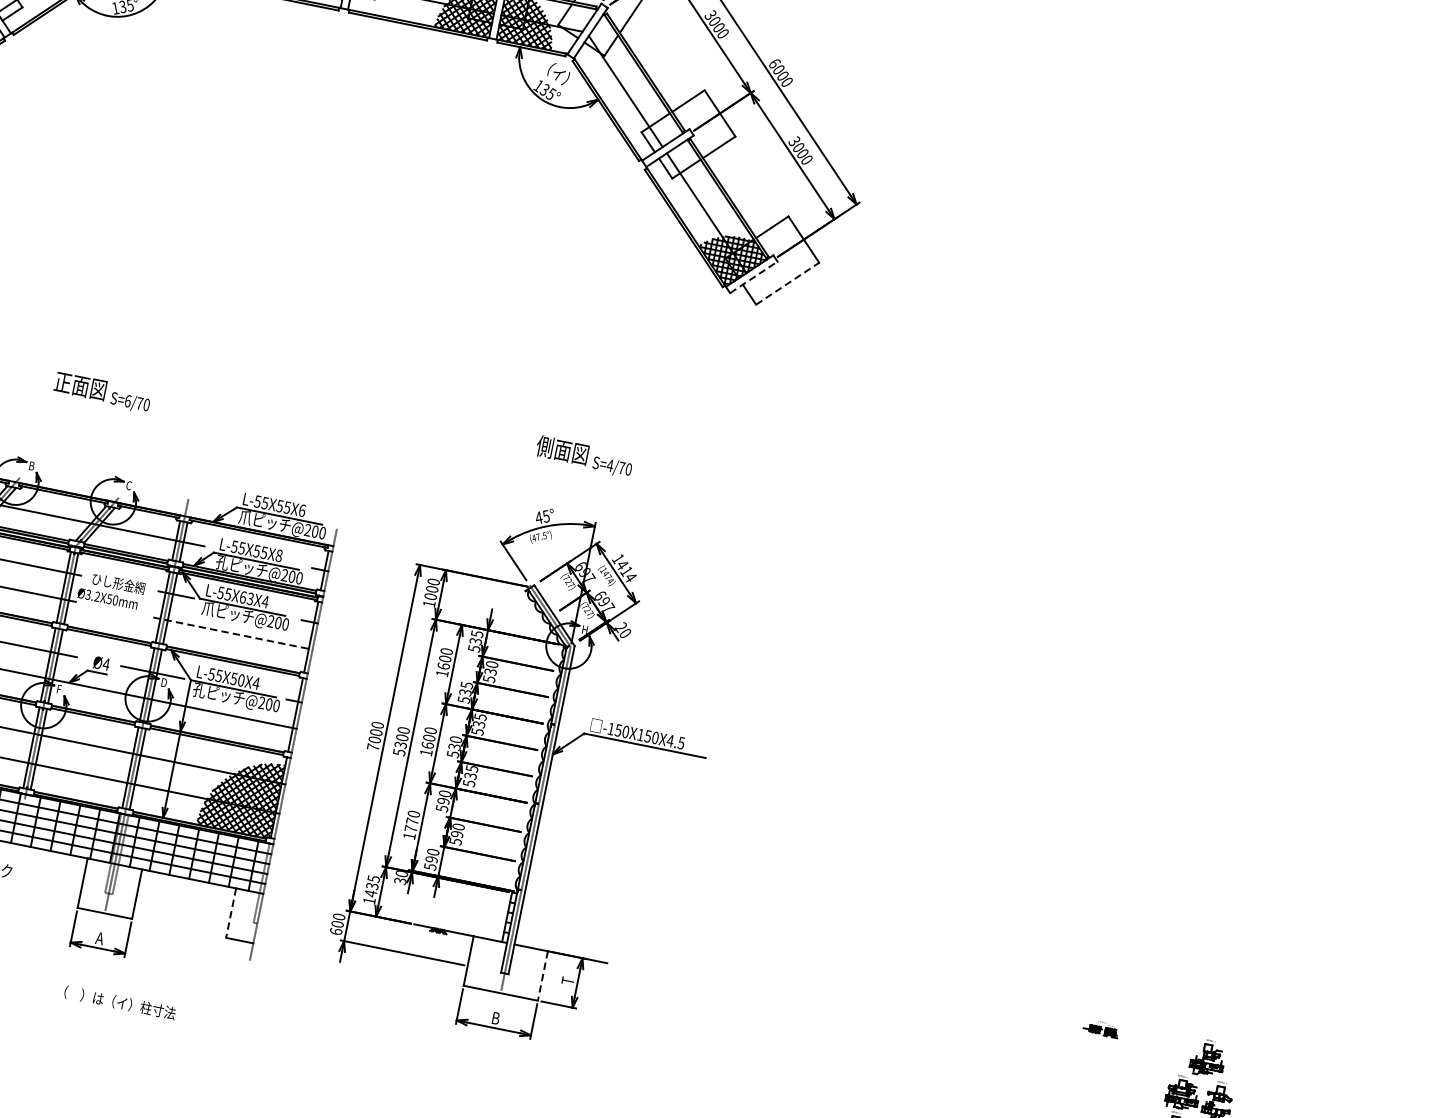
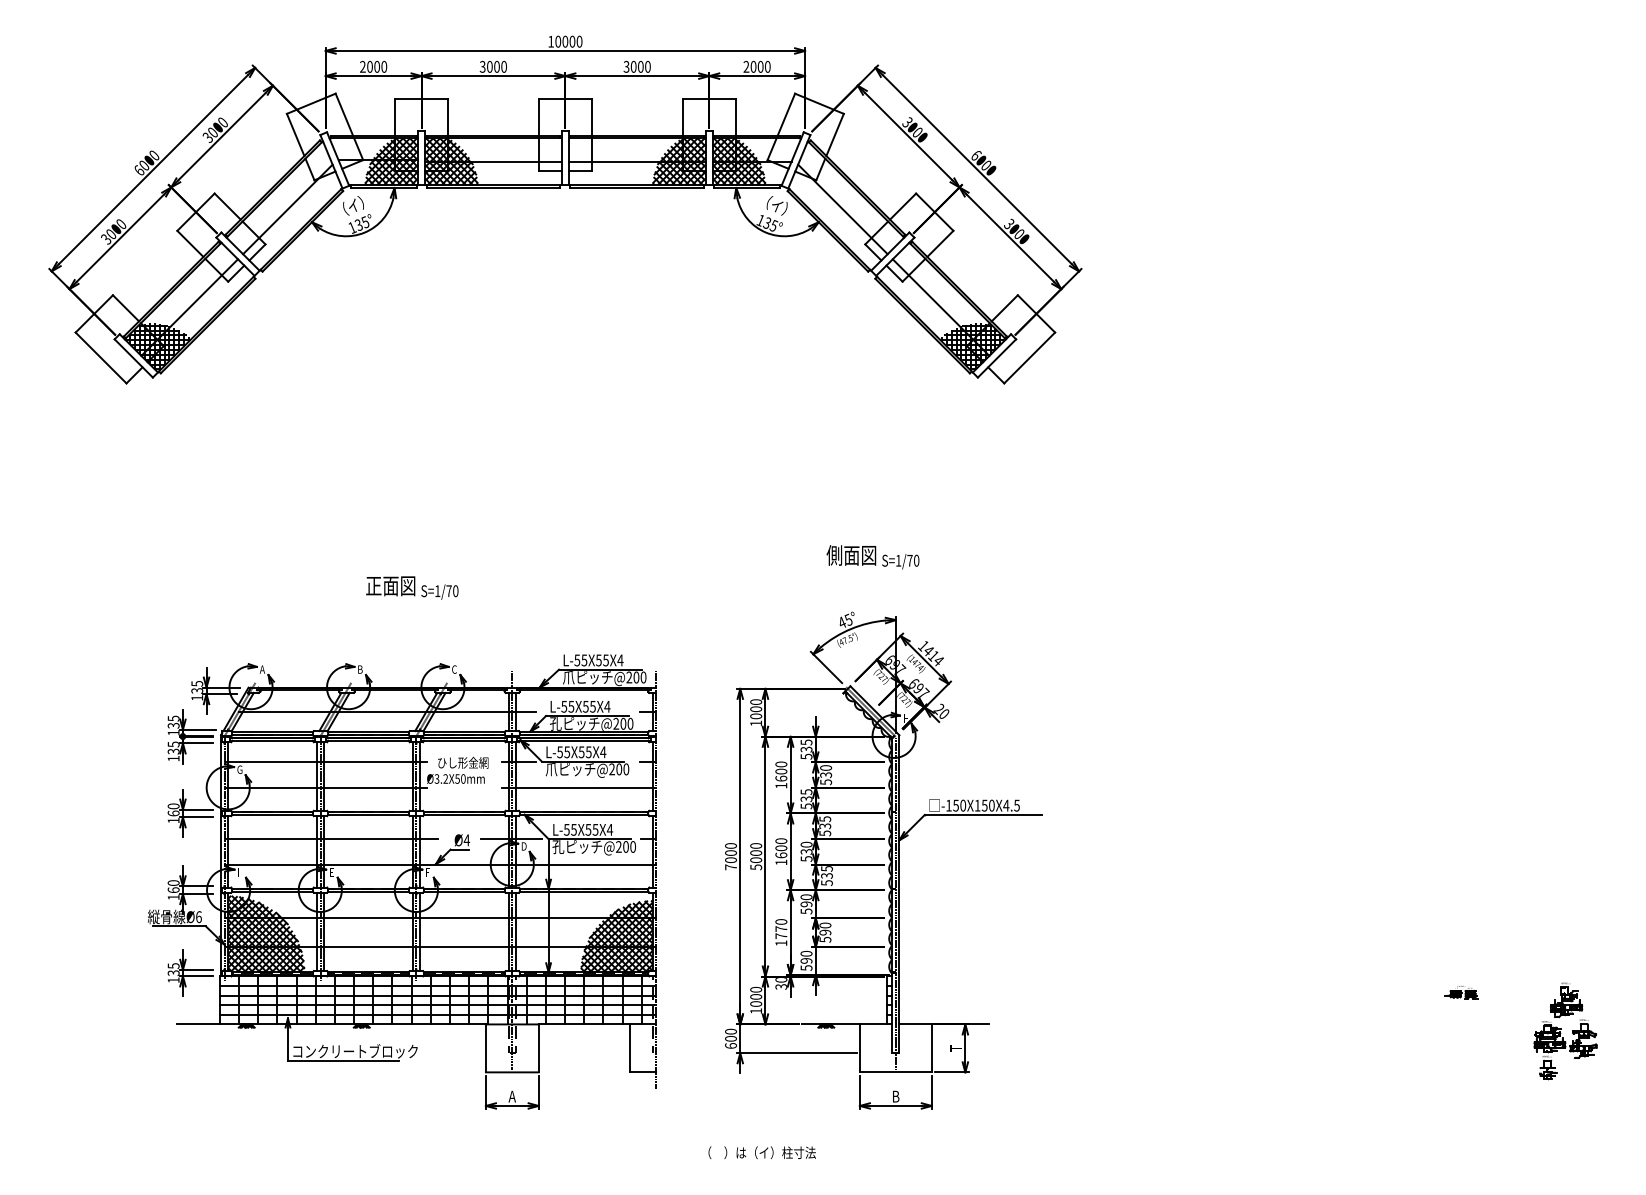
line: (754, 277) -> (997, 358), dashed -> solid
line: (787, 283) -> (1029, 357), dashed -> solid
text: (127, 401) -> (437, 591), S=6/70 -> S=1/70
text: (610, 465) -> (898, 560), S=4/70 -> S=1/70
text: (302, 510) -> (620, 660), L-55X55X6 -> L-55X55X4
text: (279, 555) -> (607, 706), L-55X55X8 -> L-55X55X4
text: (246, 598) -> (584, 752), L-55X63X4 -> L-55X55X4
line: (233, 633) -> (579, 787), dashed -> solid
text: (241, 680) -> (595, 829), L-55X50X4 -> L-55X55X4
text: (401, 745) -> (756, 860), 5300 -> 5000
text: (372, 885) -> (756, 996), 1435 -> 1000
line: (230, 913) -> (629, 1048), dashed -> solid
line: (542, 976) -> (931, 1048), dashed -> solid
text: (119, 1002) -> (761, 1152), moved

